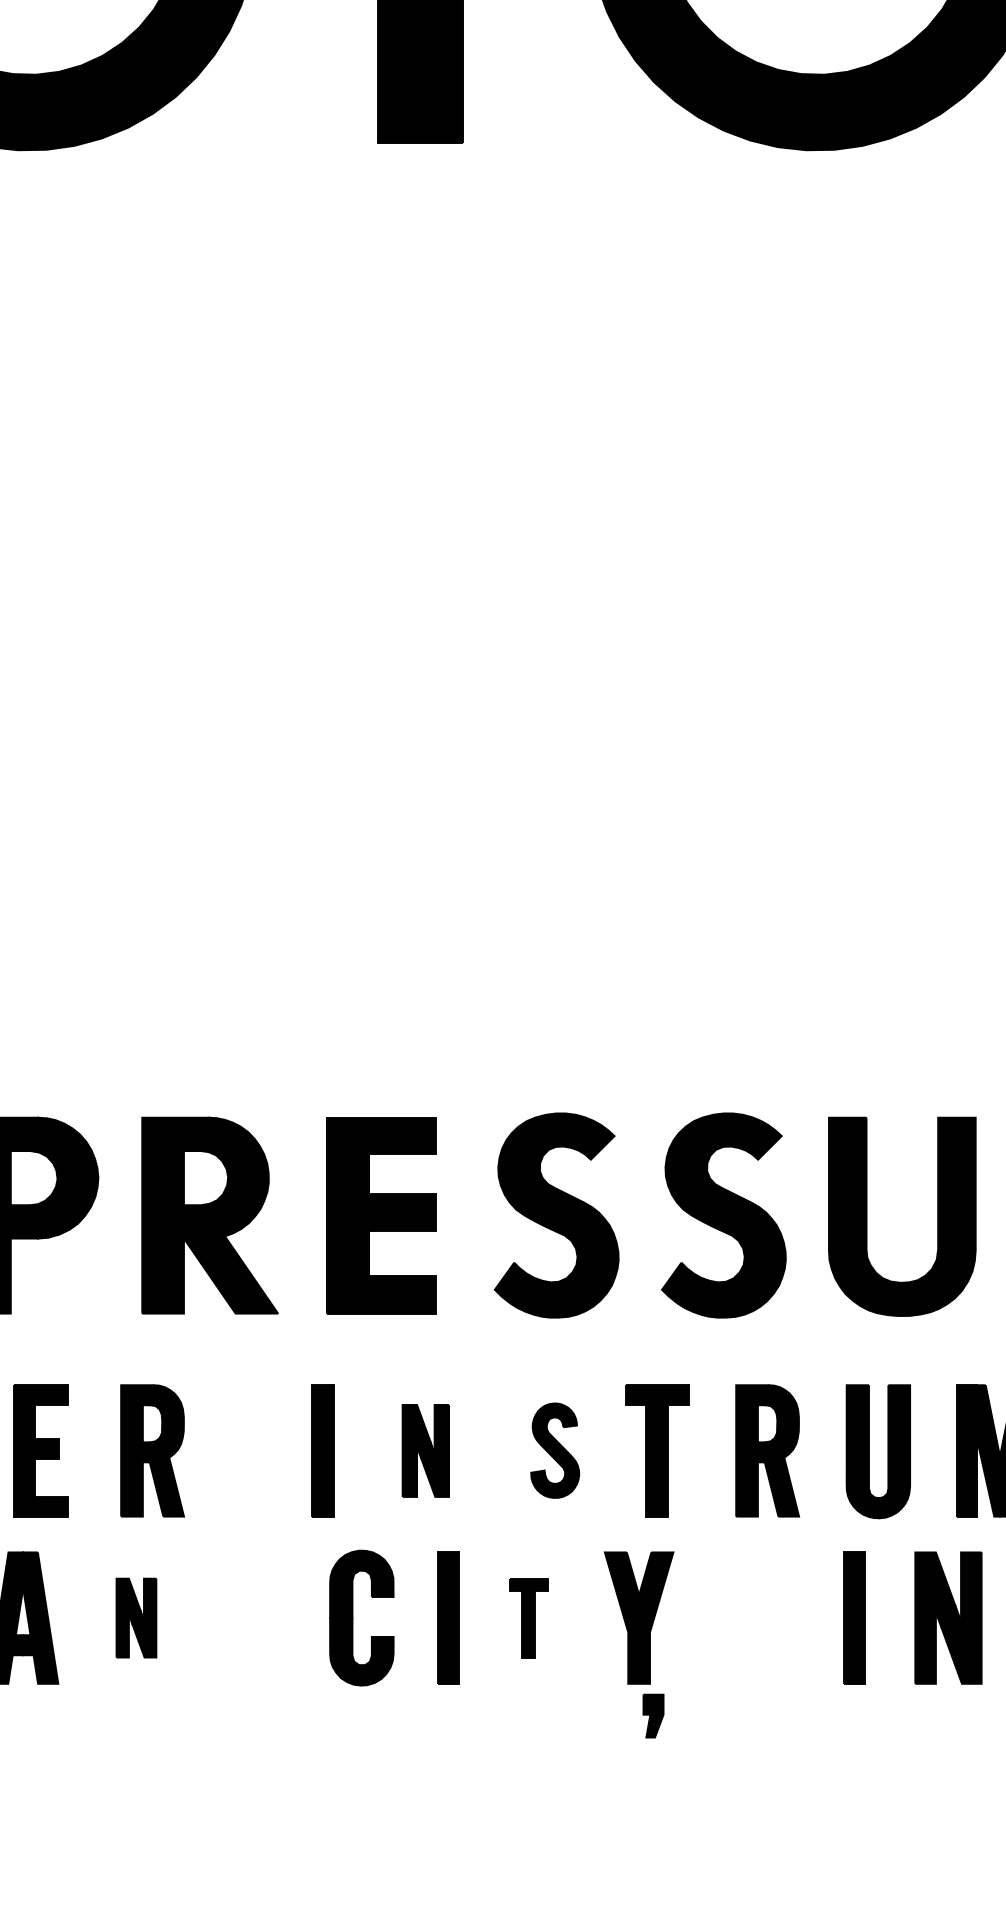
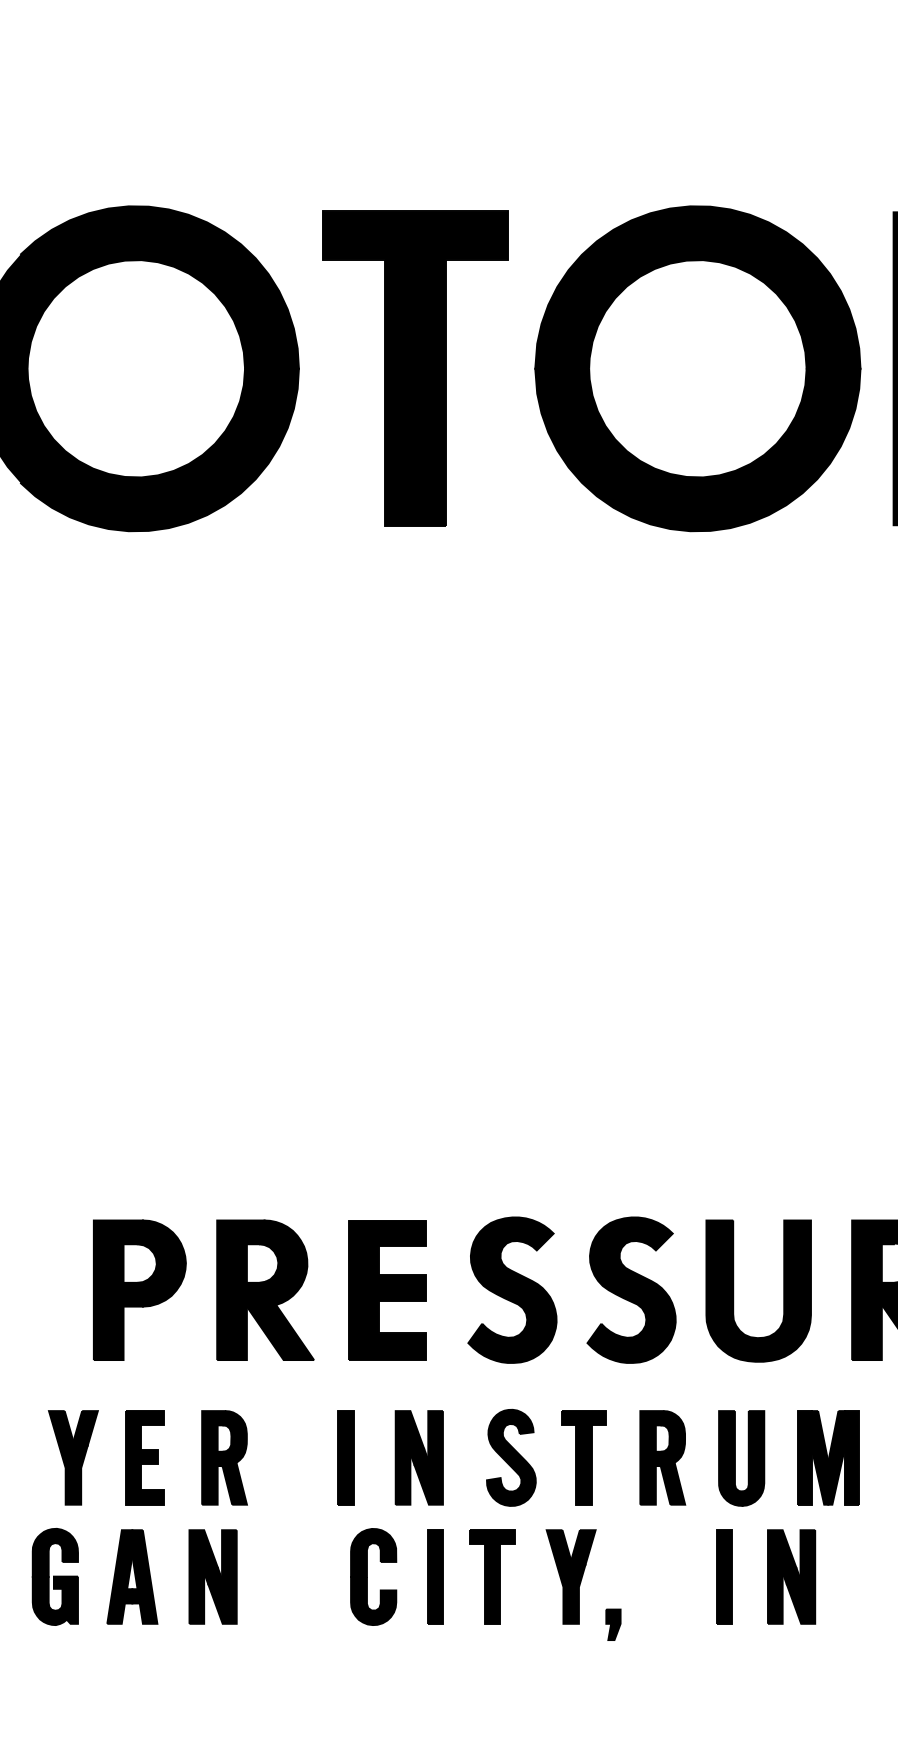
part: (424, 1450) -> (418, 1457), size x1.43
part: (555, 1450) -> (511, 1457), size x1.43
part: (135, 1617) -> (212, 1576), size x1.67
part: (528, 1617) -> (492, 1576), size x1.67
part: (653, 1715) -> (613, 1624), moved

